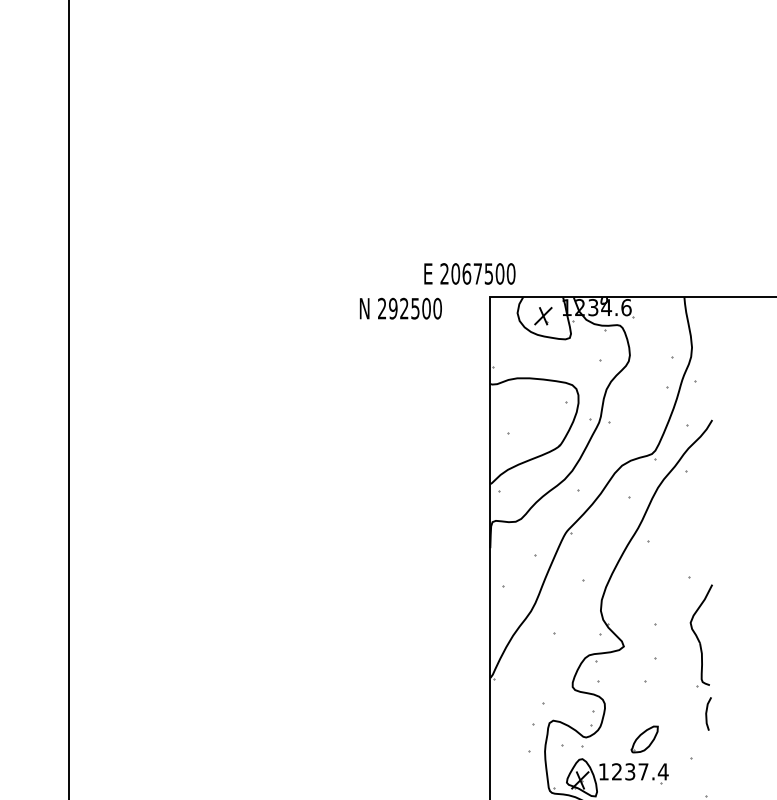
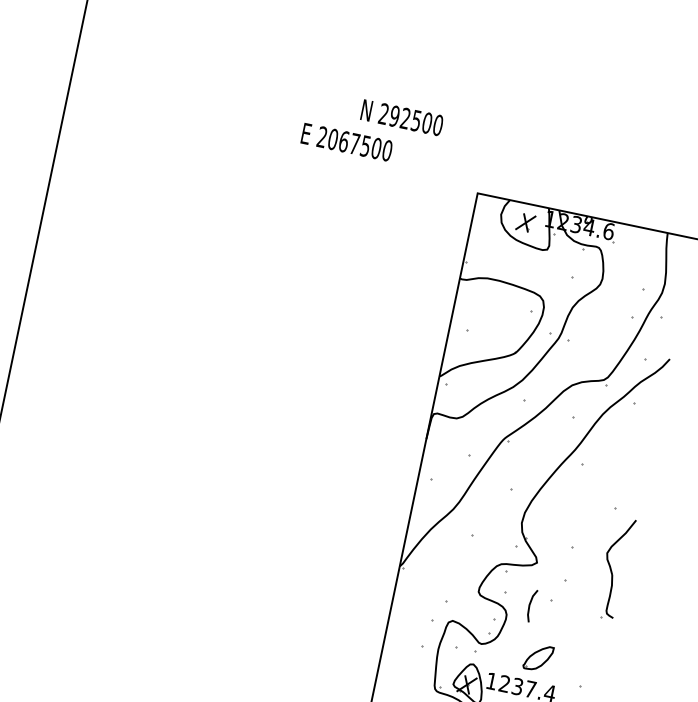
text: (469, 273) -> (346, 141), moved
text: (400, 308) -> (401, 117), moved
line: (707, 713) -> (530, 605), moved

